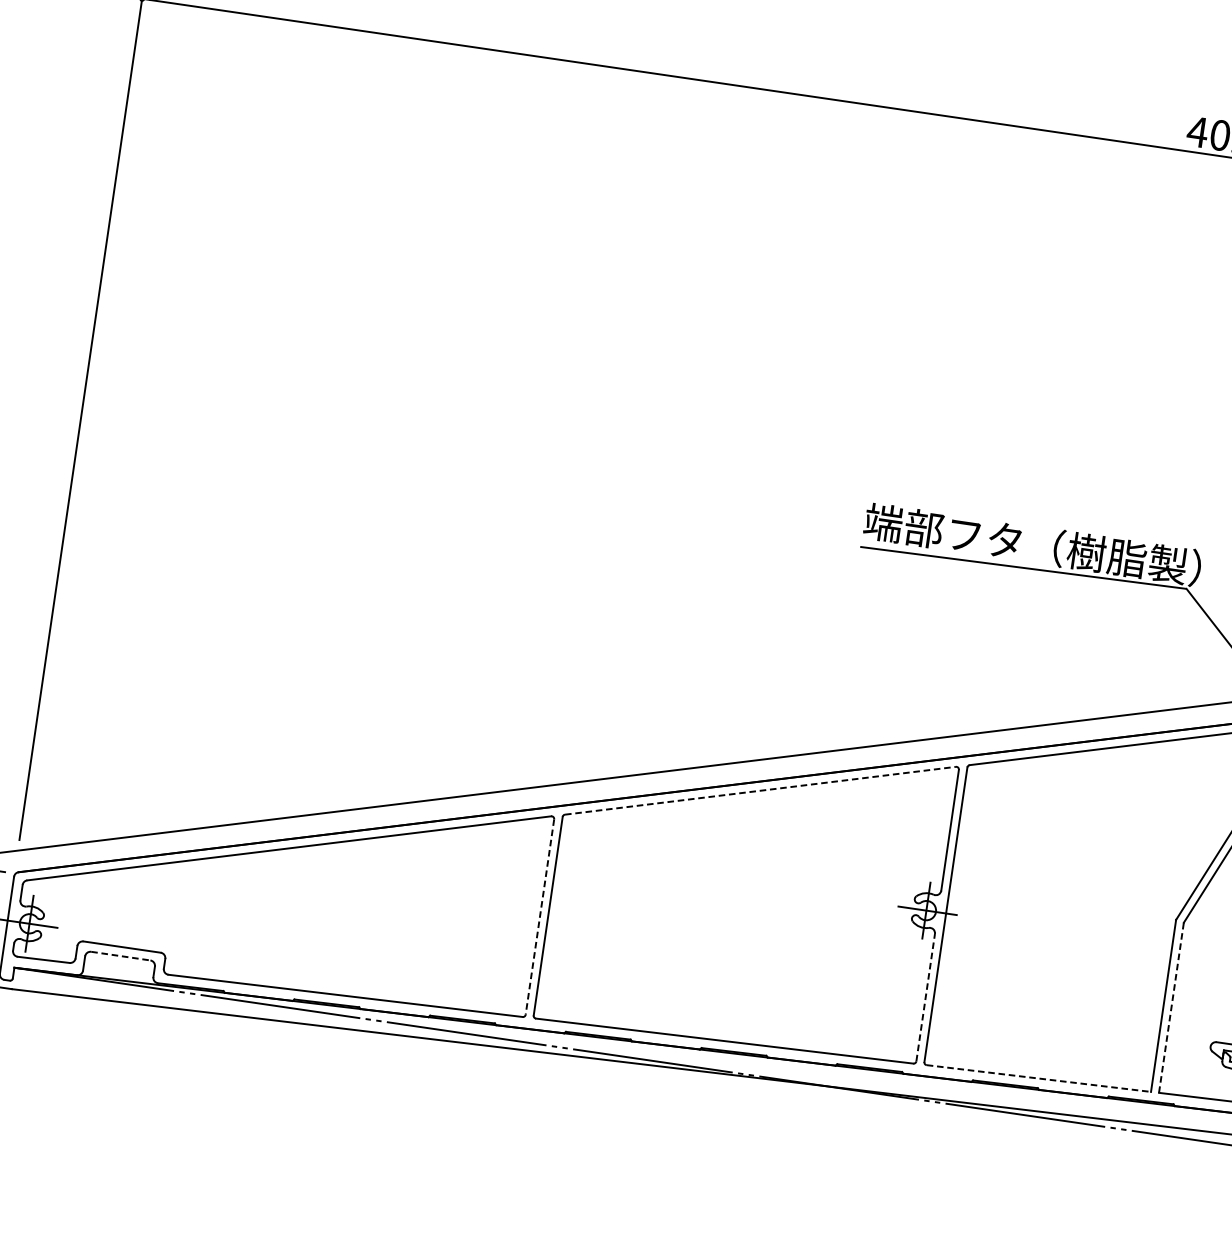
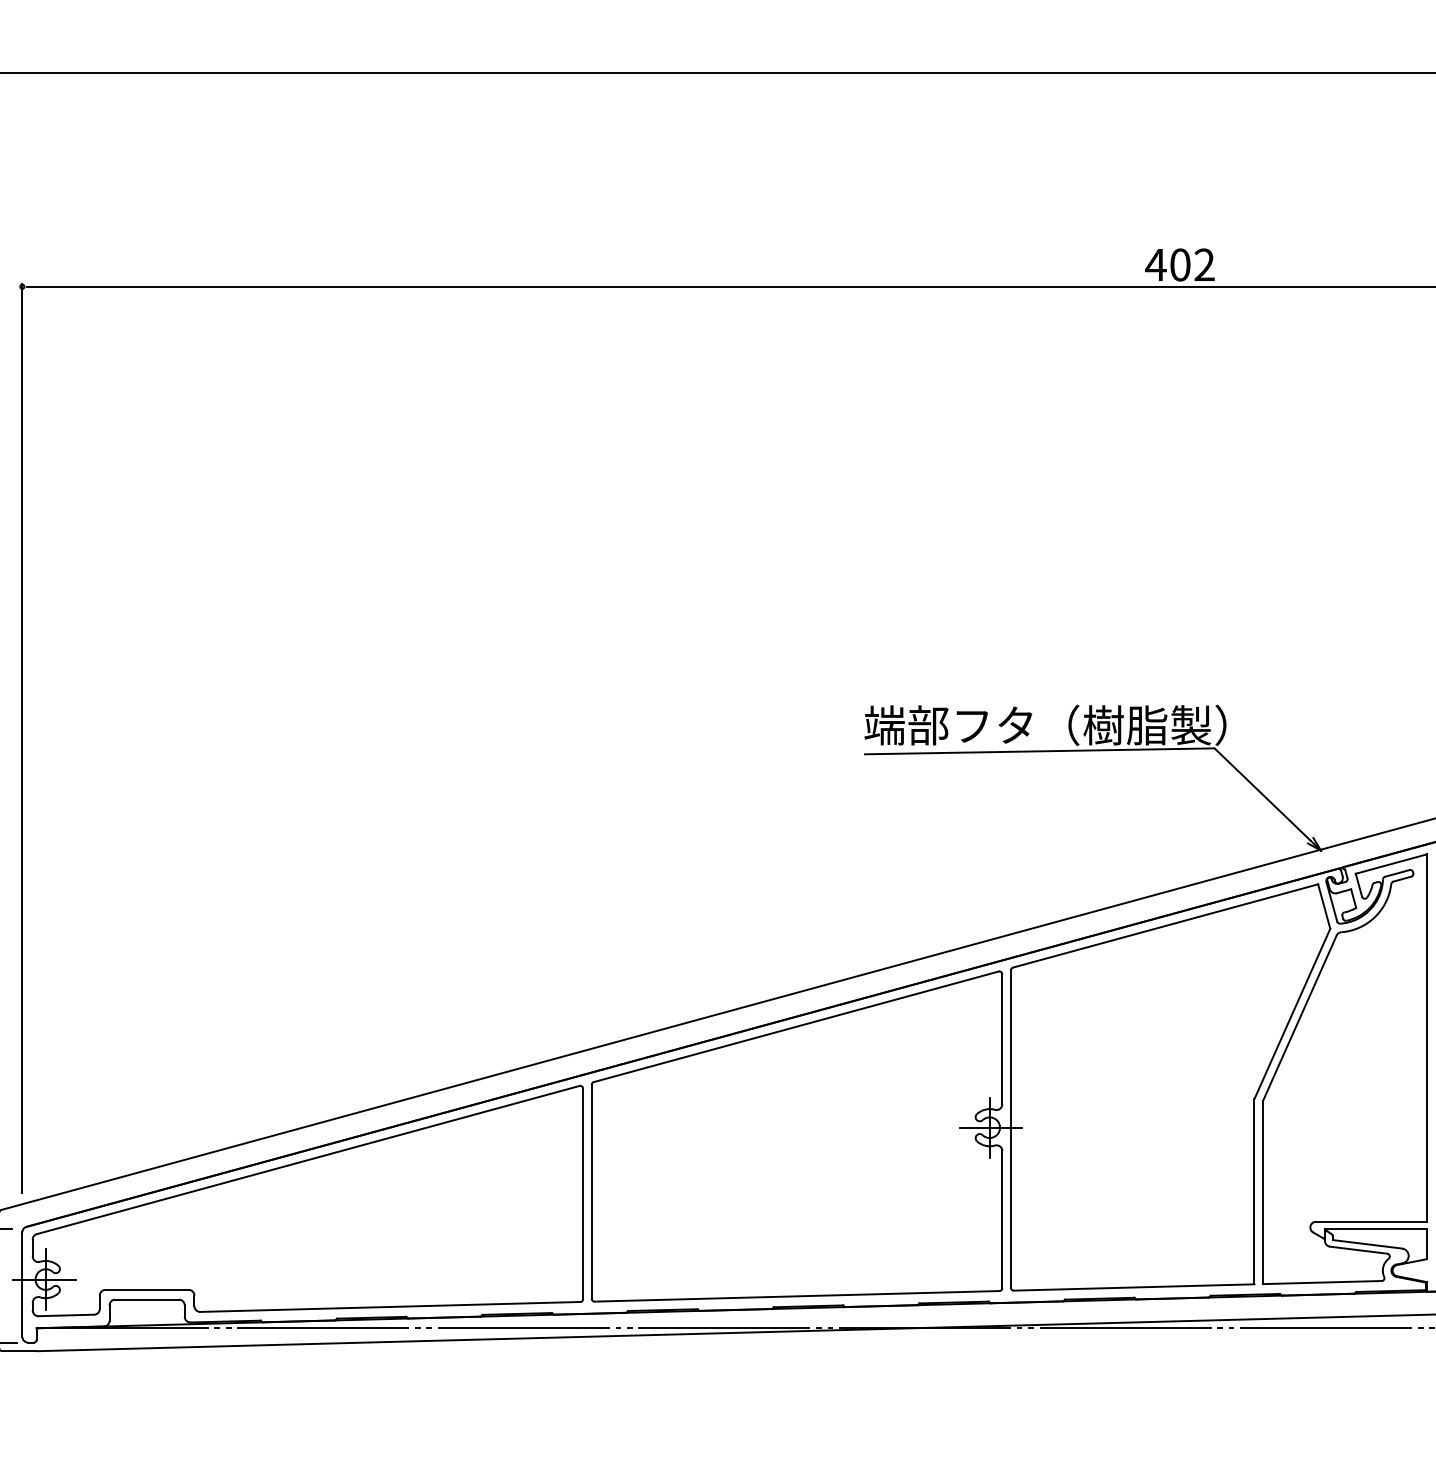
line: (760, 790) -> (796, 1026), dashed -> solid
line: (540, 917) -> (583, 1194), dashed -> solid
line: (121, 956) -> (147, 1299), dashed -> solid
line: (925, 997) -> (1002, 1219), dashed -> solid
line: (1171, 1007) -> (1263, 1192), dashed -> solid
line: (1039, 1078) -> (1134, 1287), dashed -> solid

